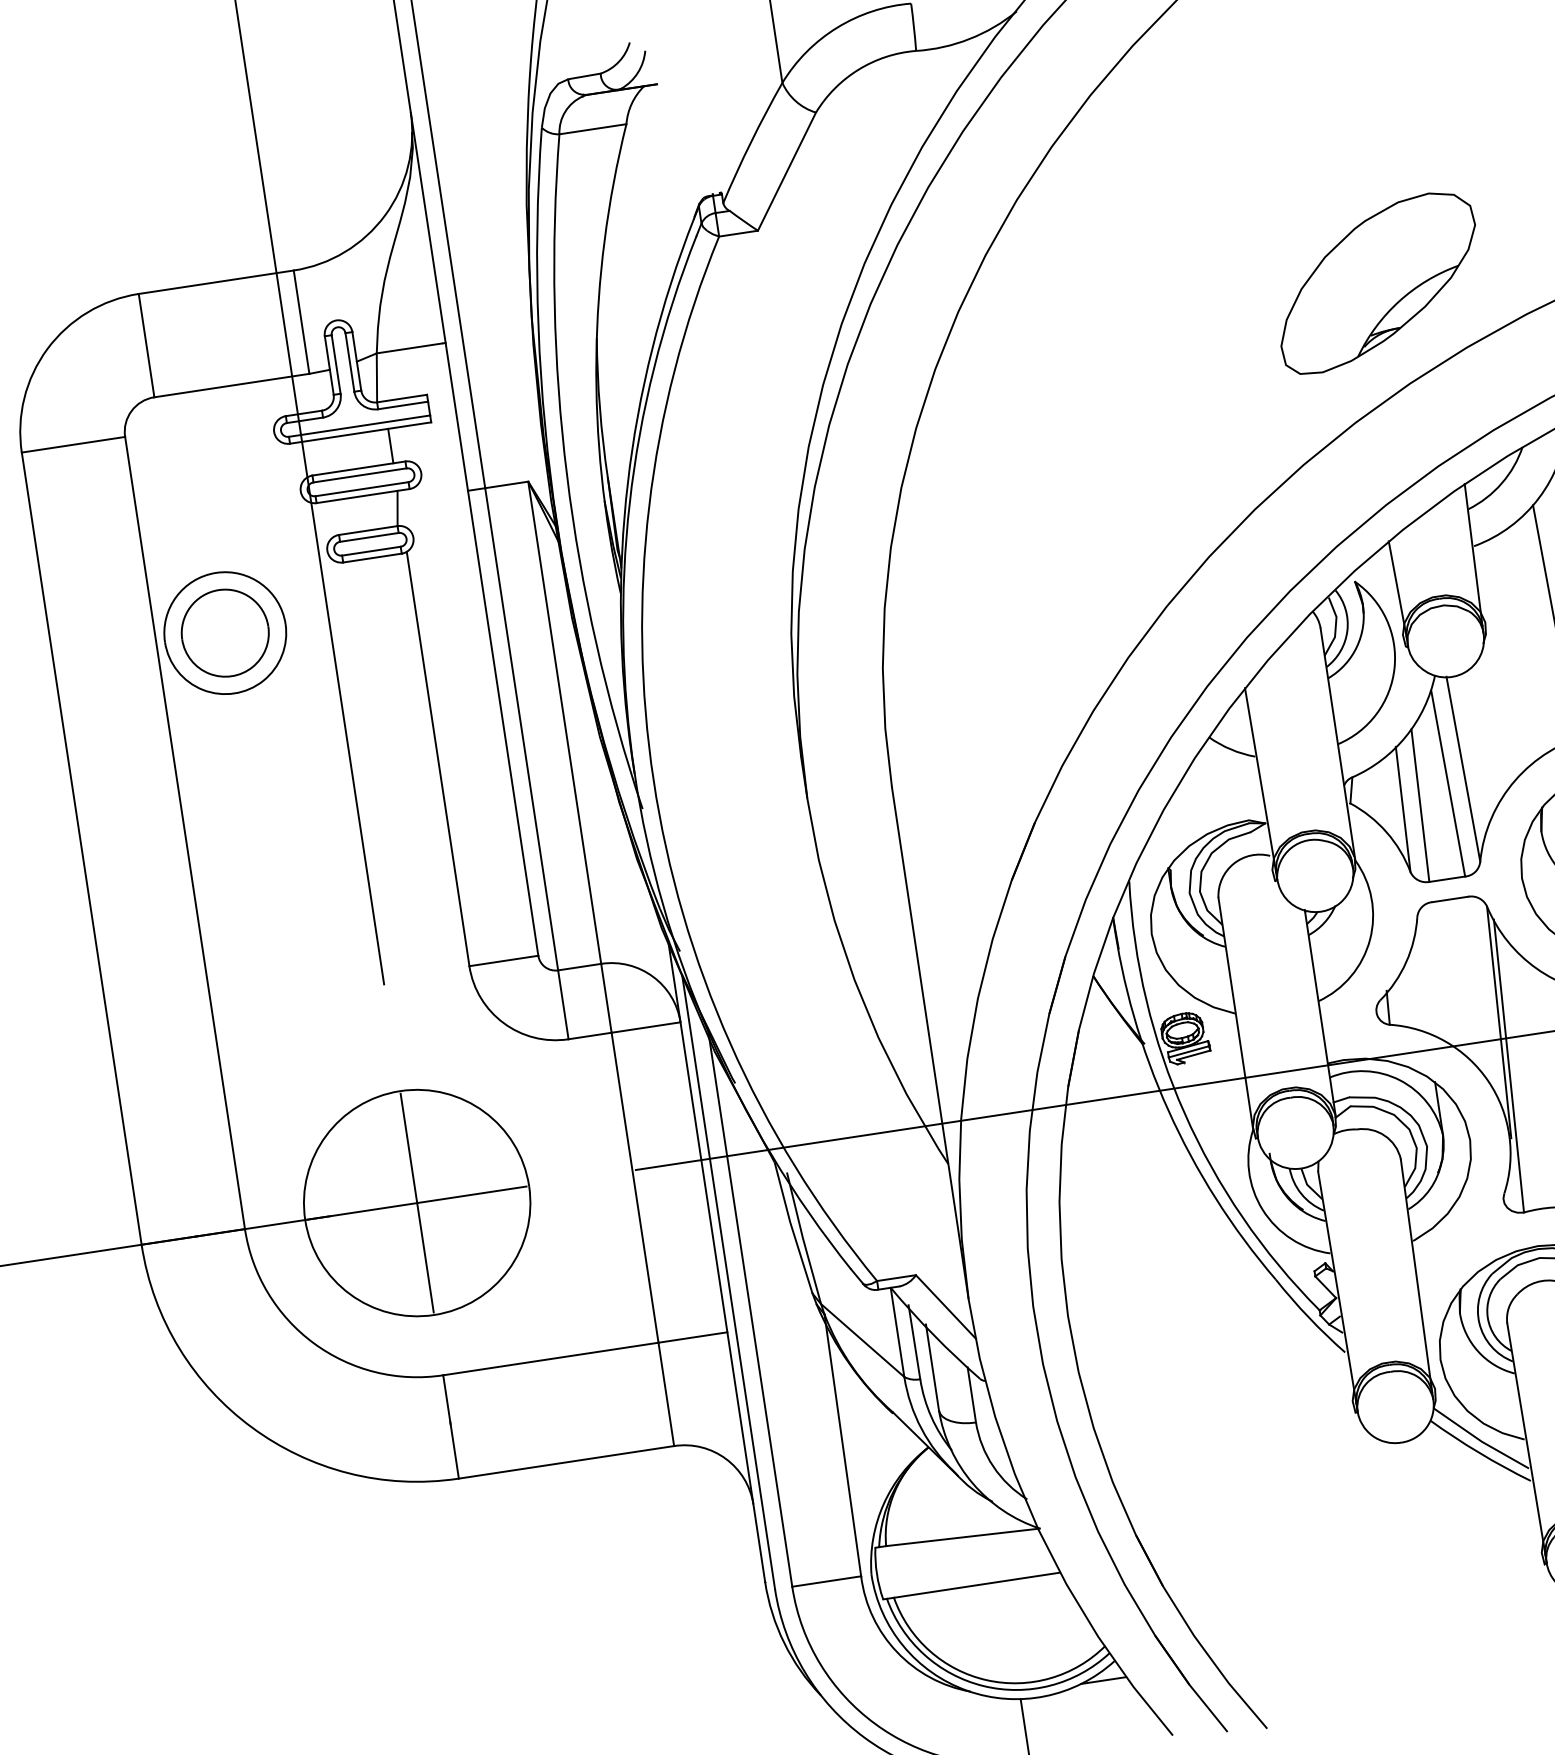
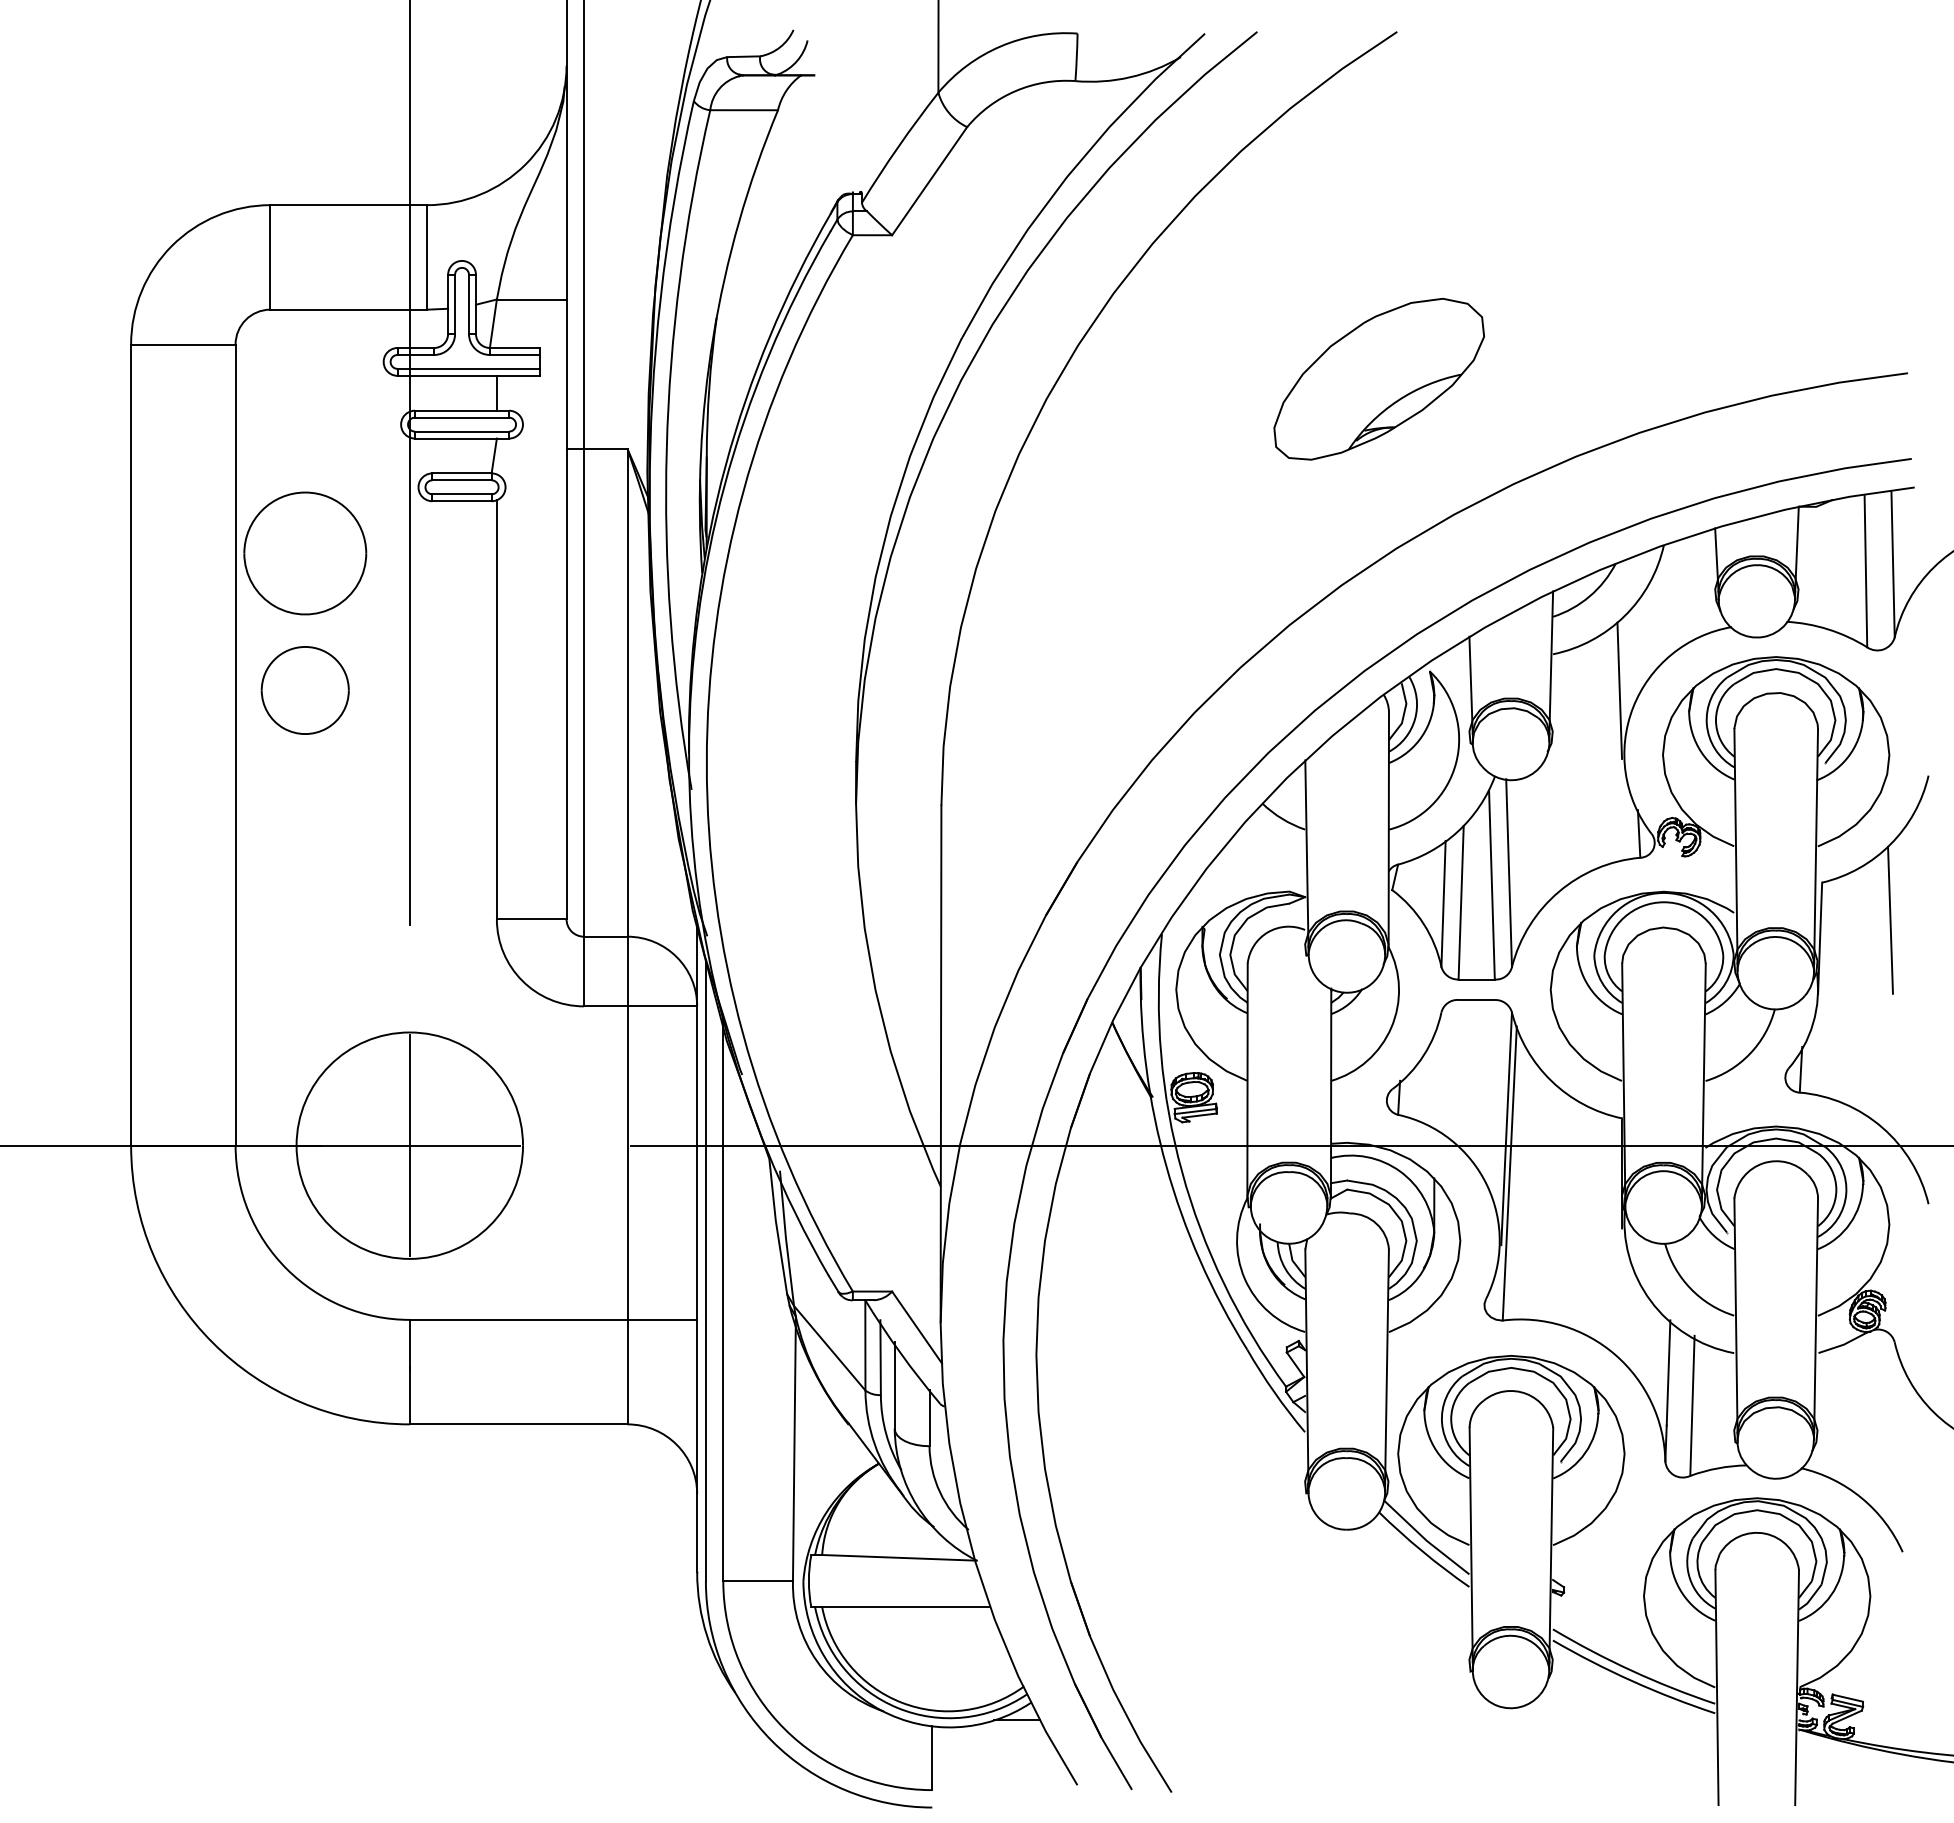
part: (1376, 282) -> (1378, 378), moved
part: (224, 633) -> (304, 690), moved

